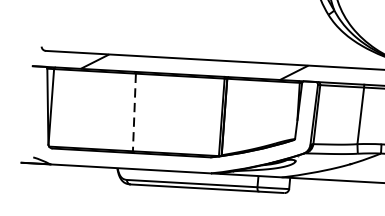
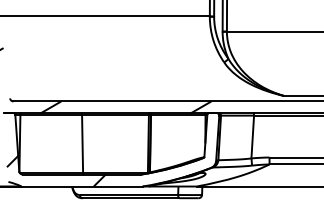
line: (134, 113) -> (82, 144), dashed -> solid
hatch: (96, 145) -> (55, 170), added

